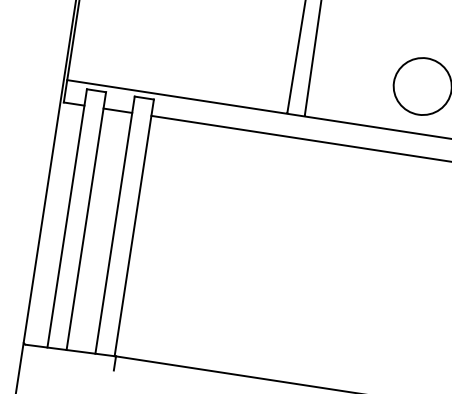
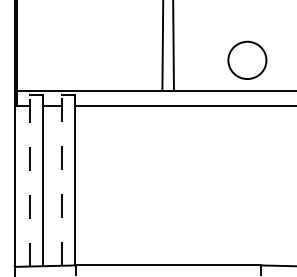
line: (67, 217) -> (30, 180), solid -> dashed
line: (115, 225) -> (62, 180), solid -> dashed

